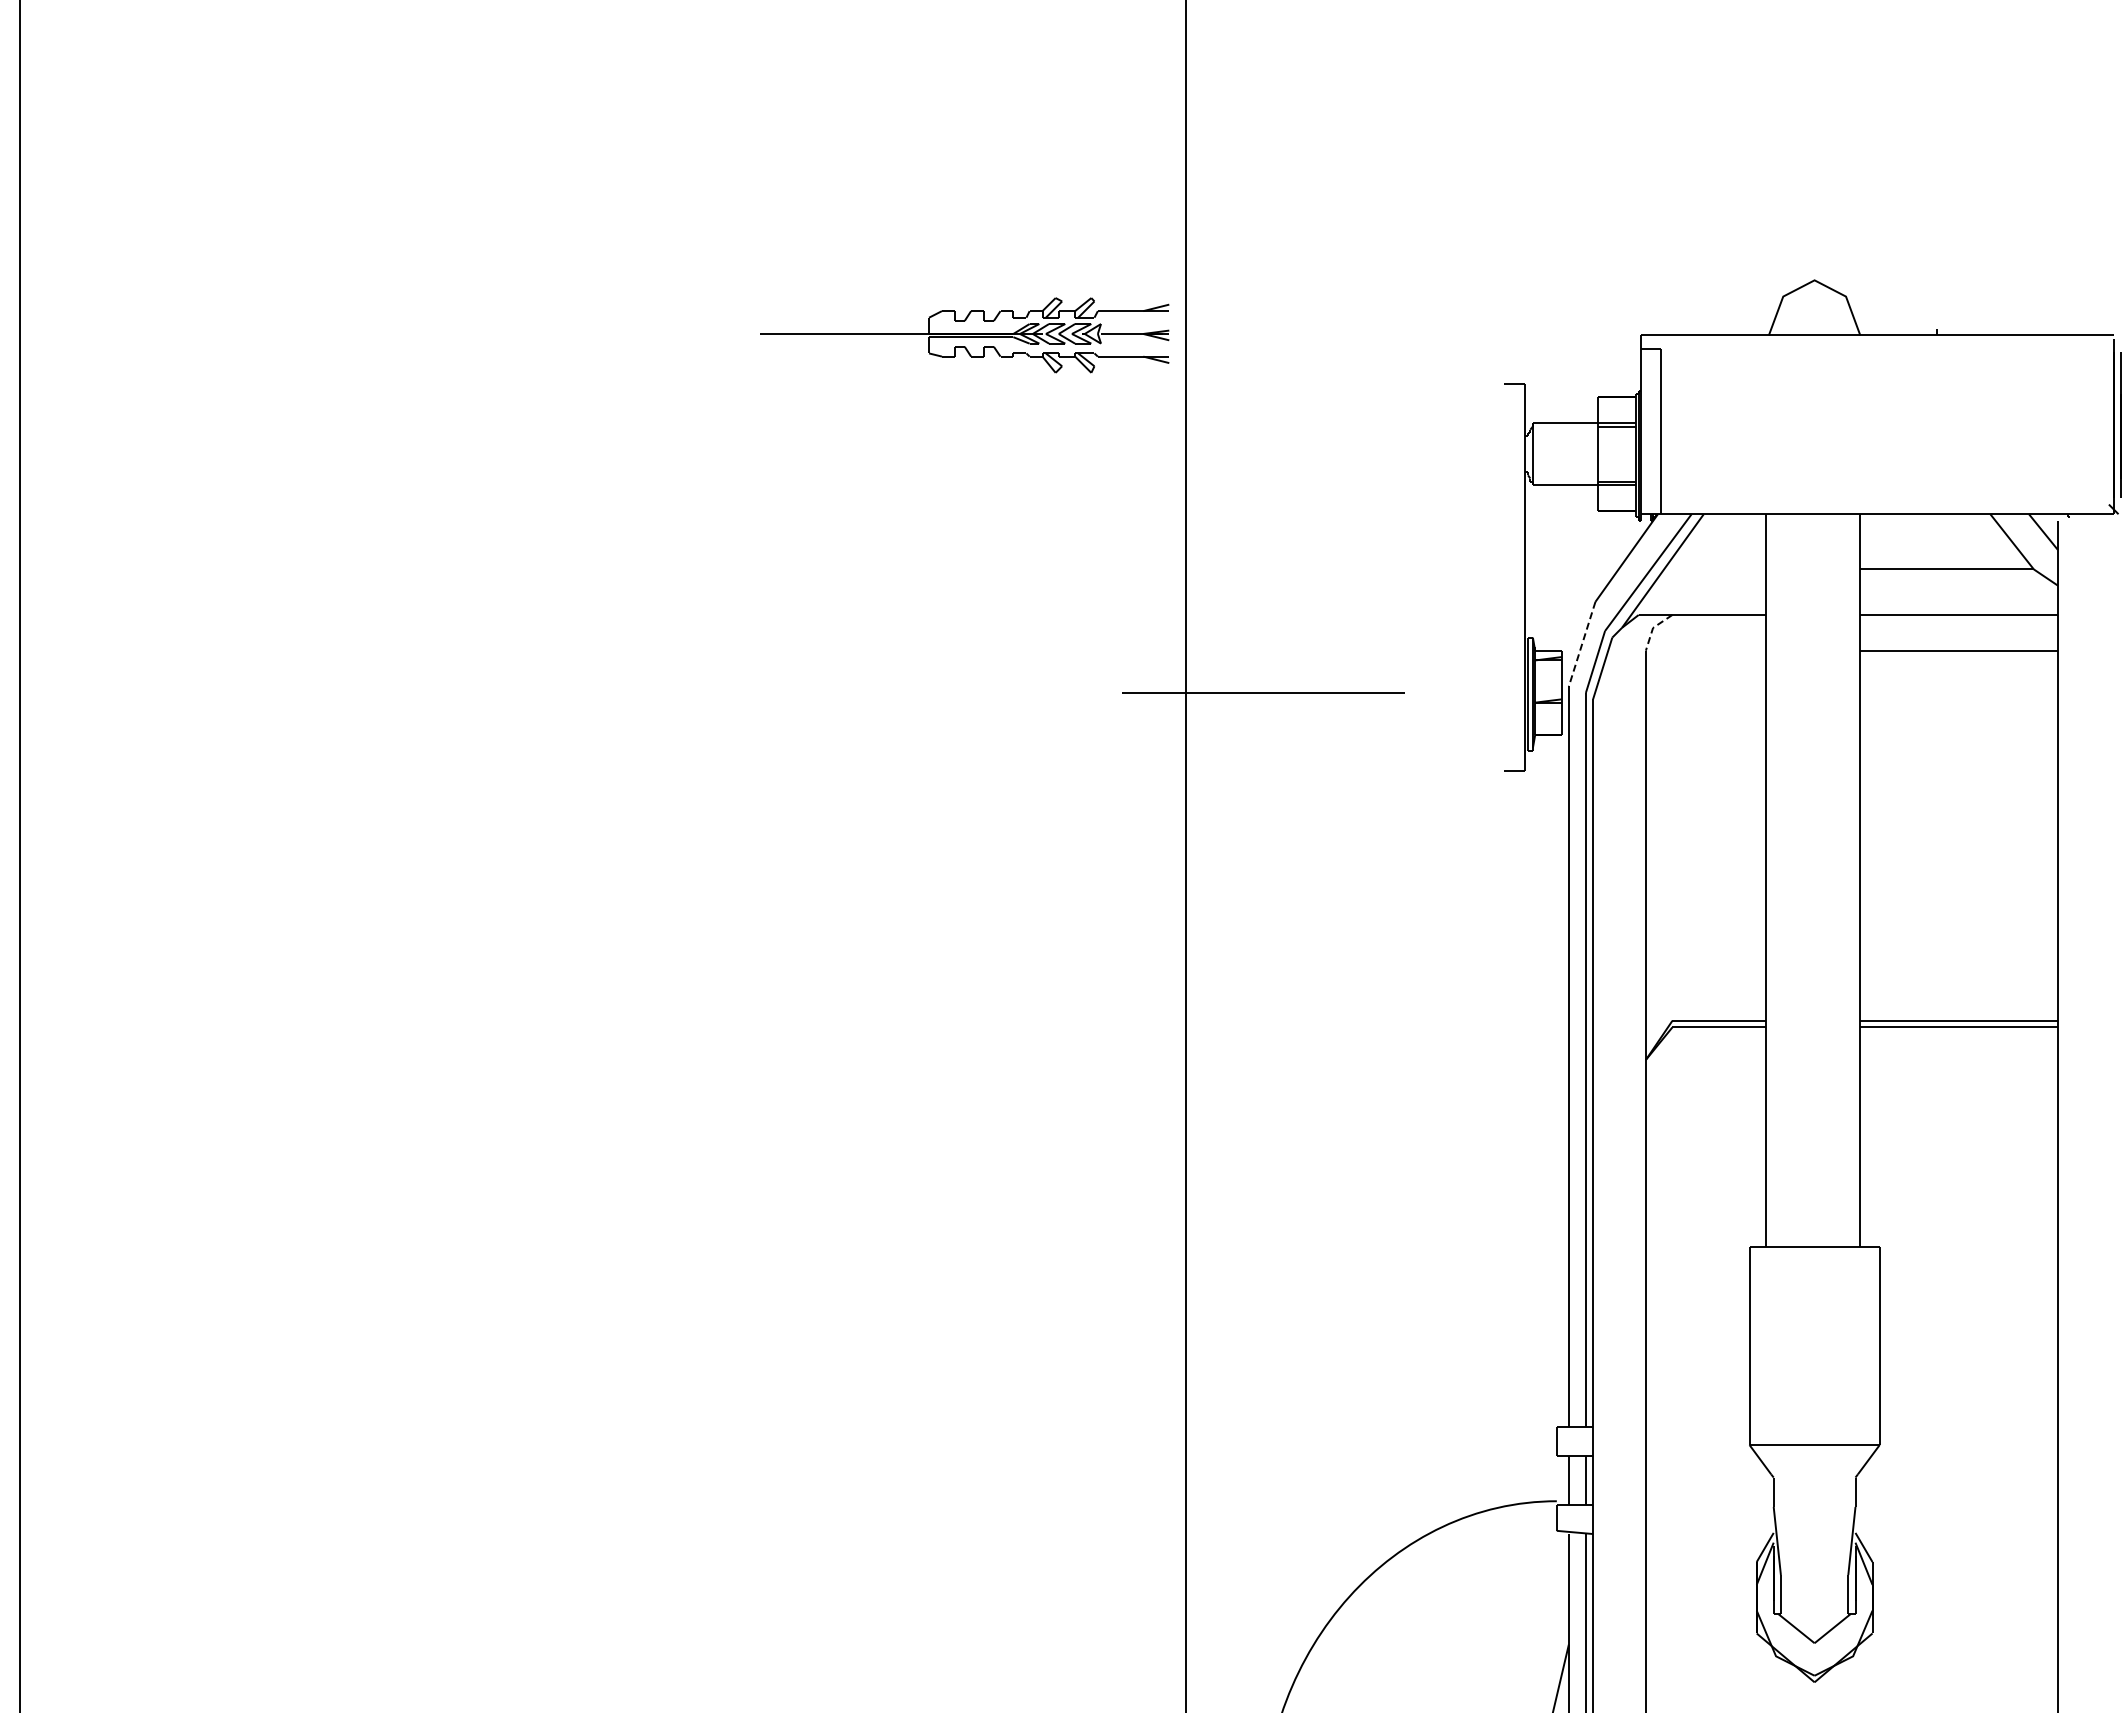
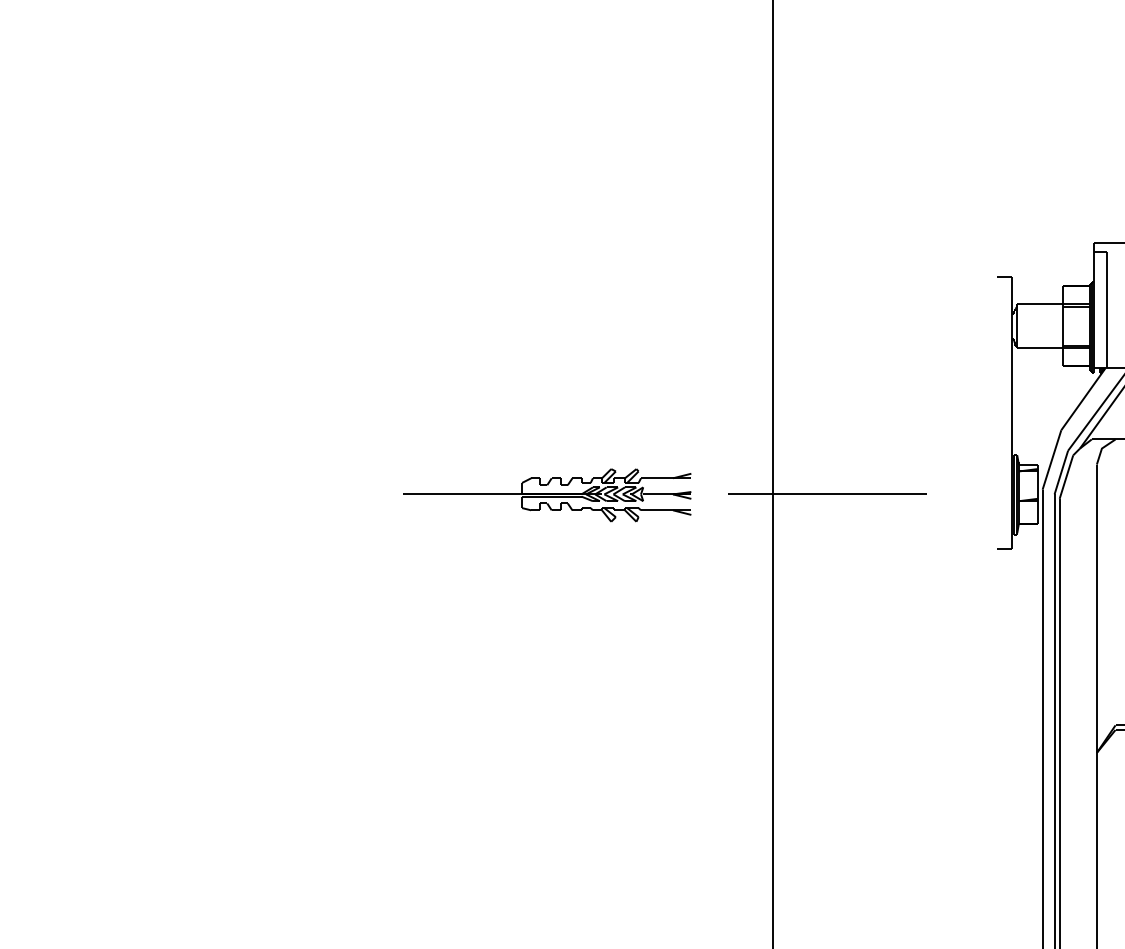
part: (964, 335) -> (547, 495), moved
line: (1653, 627) -> (1102, 448), dashed -> solid
line: (1582, 644) -> (1052, 460), dashed -> solid

